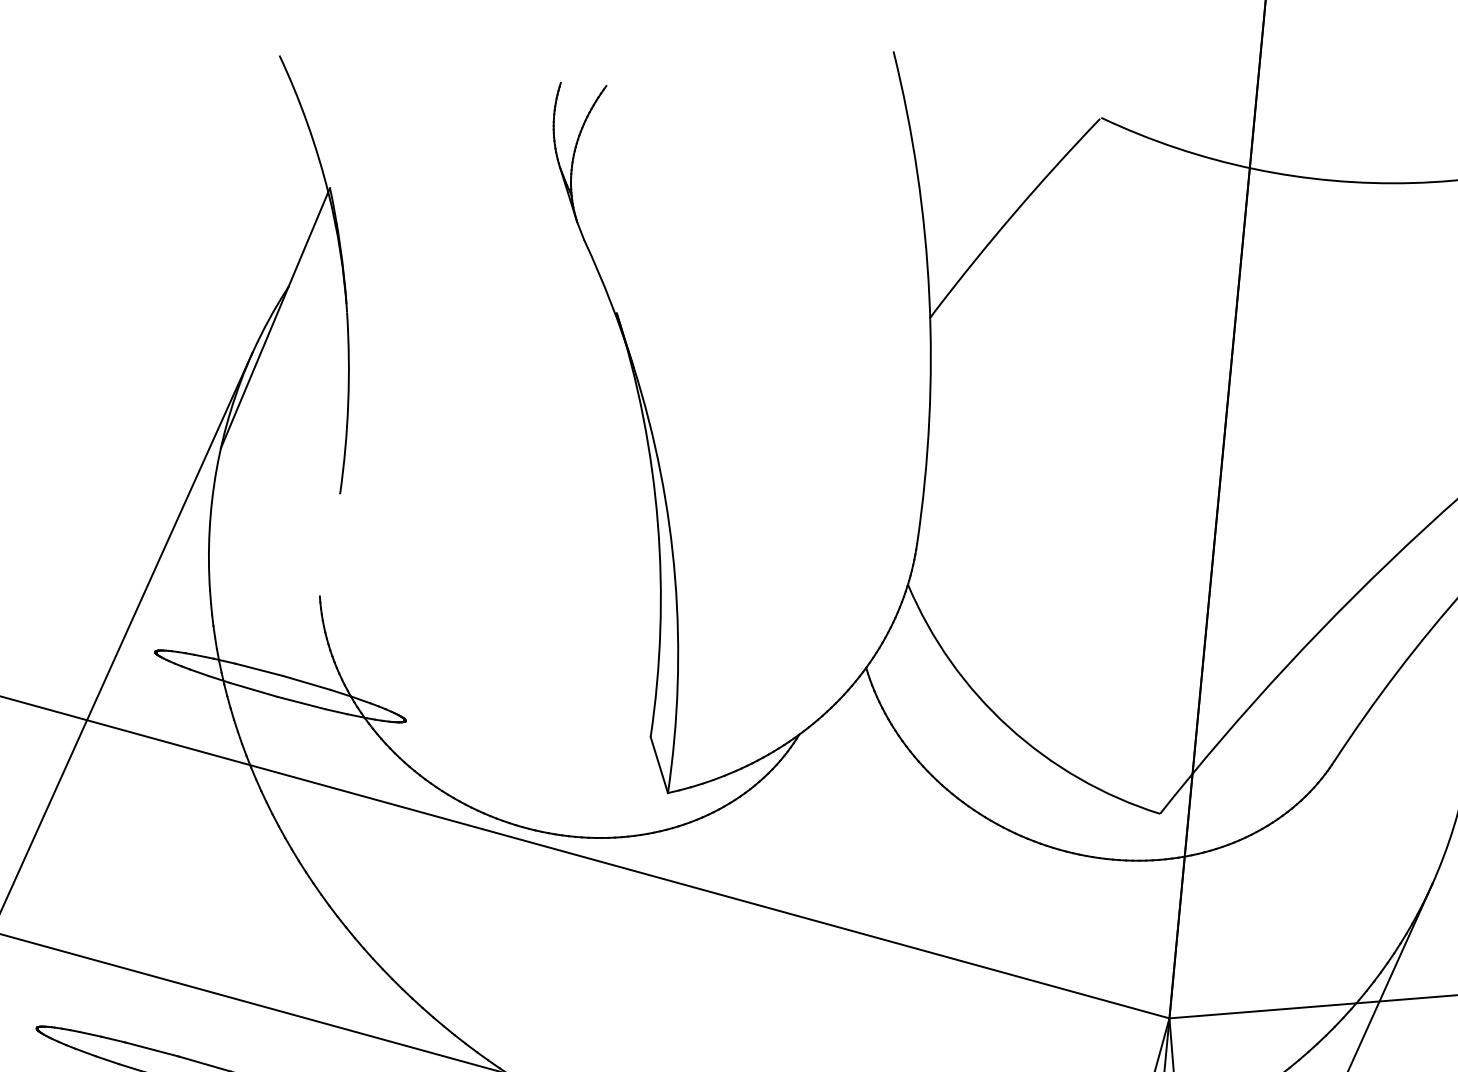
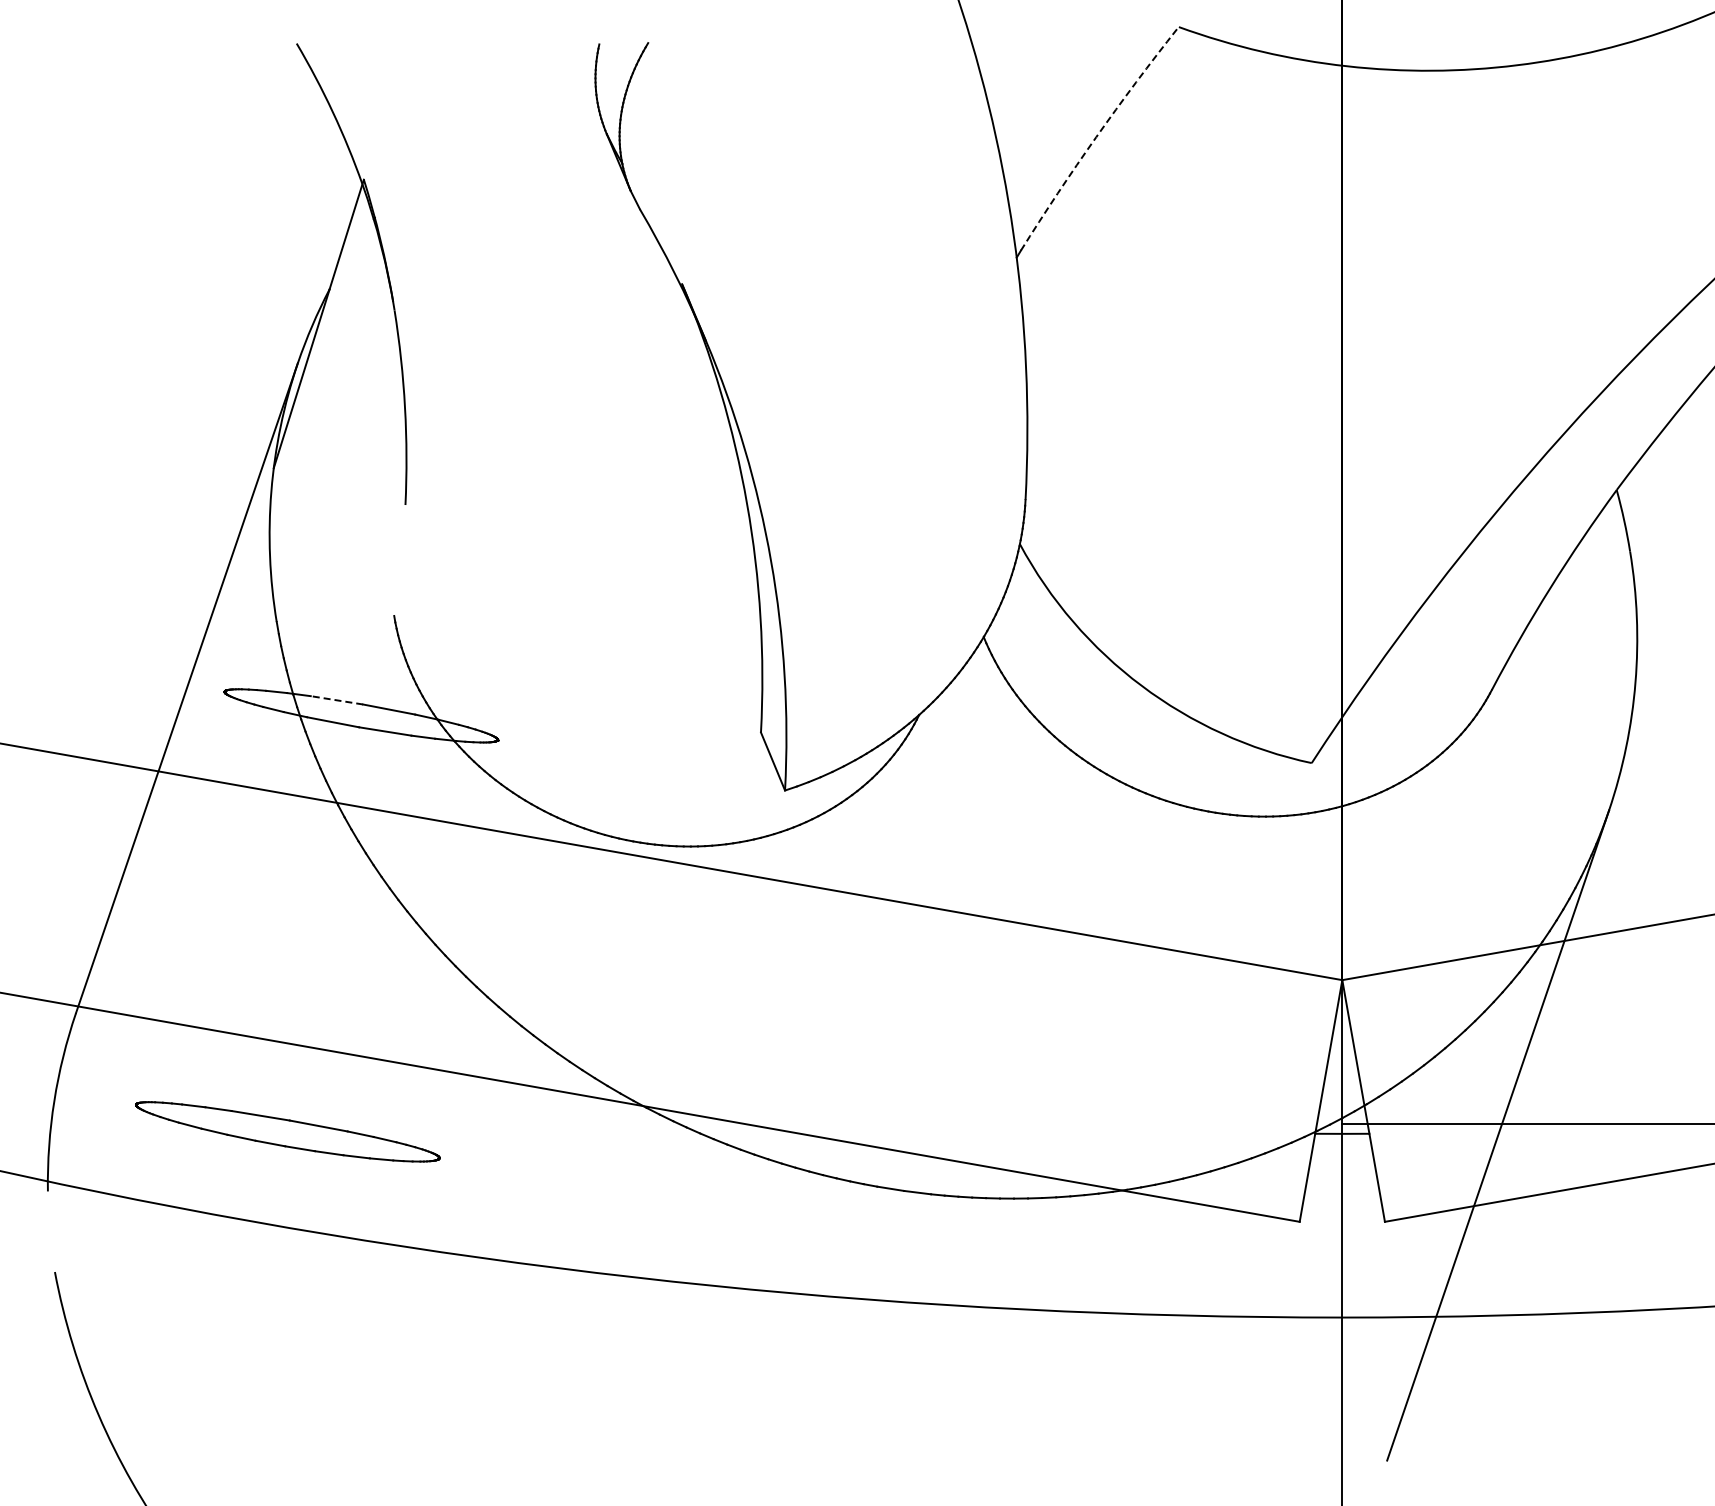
arc: (1014, 213) -> (1096, 137), solid -> dashed
line: (258, 669) -> (336, 700), solid -> dashed

